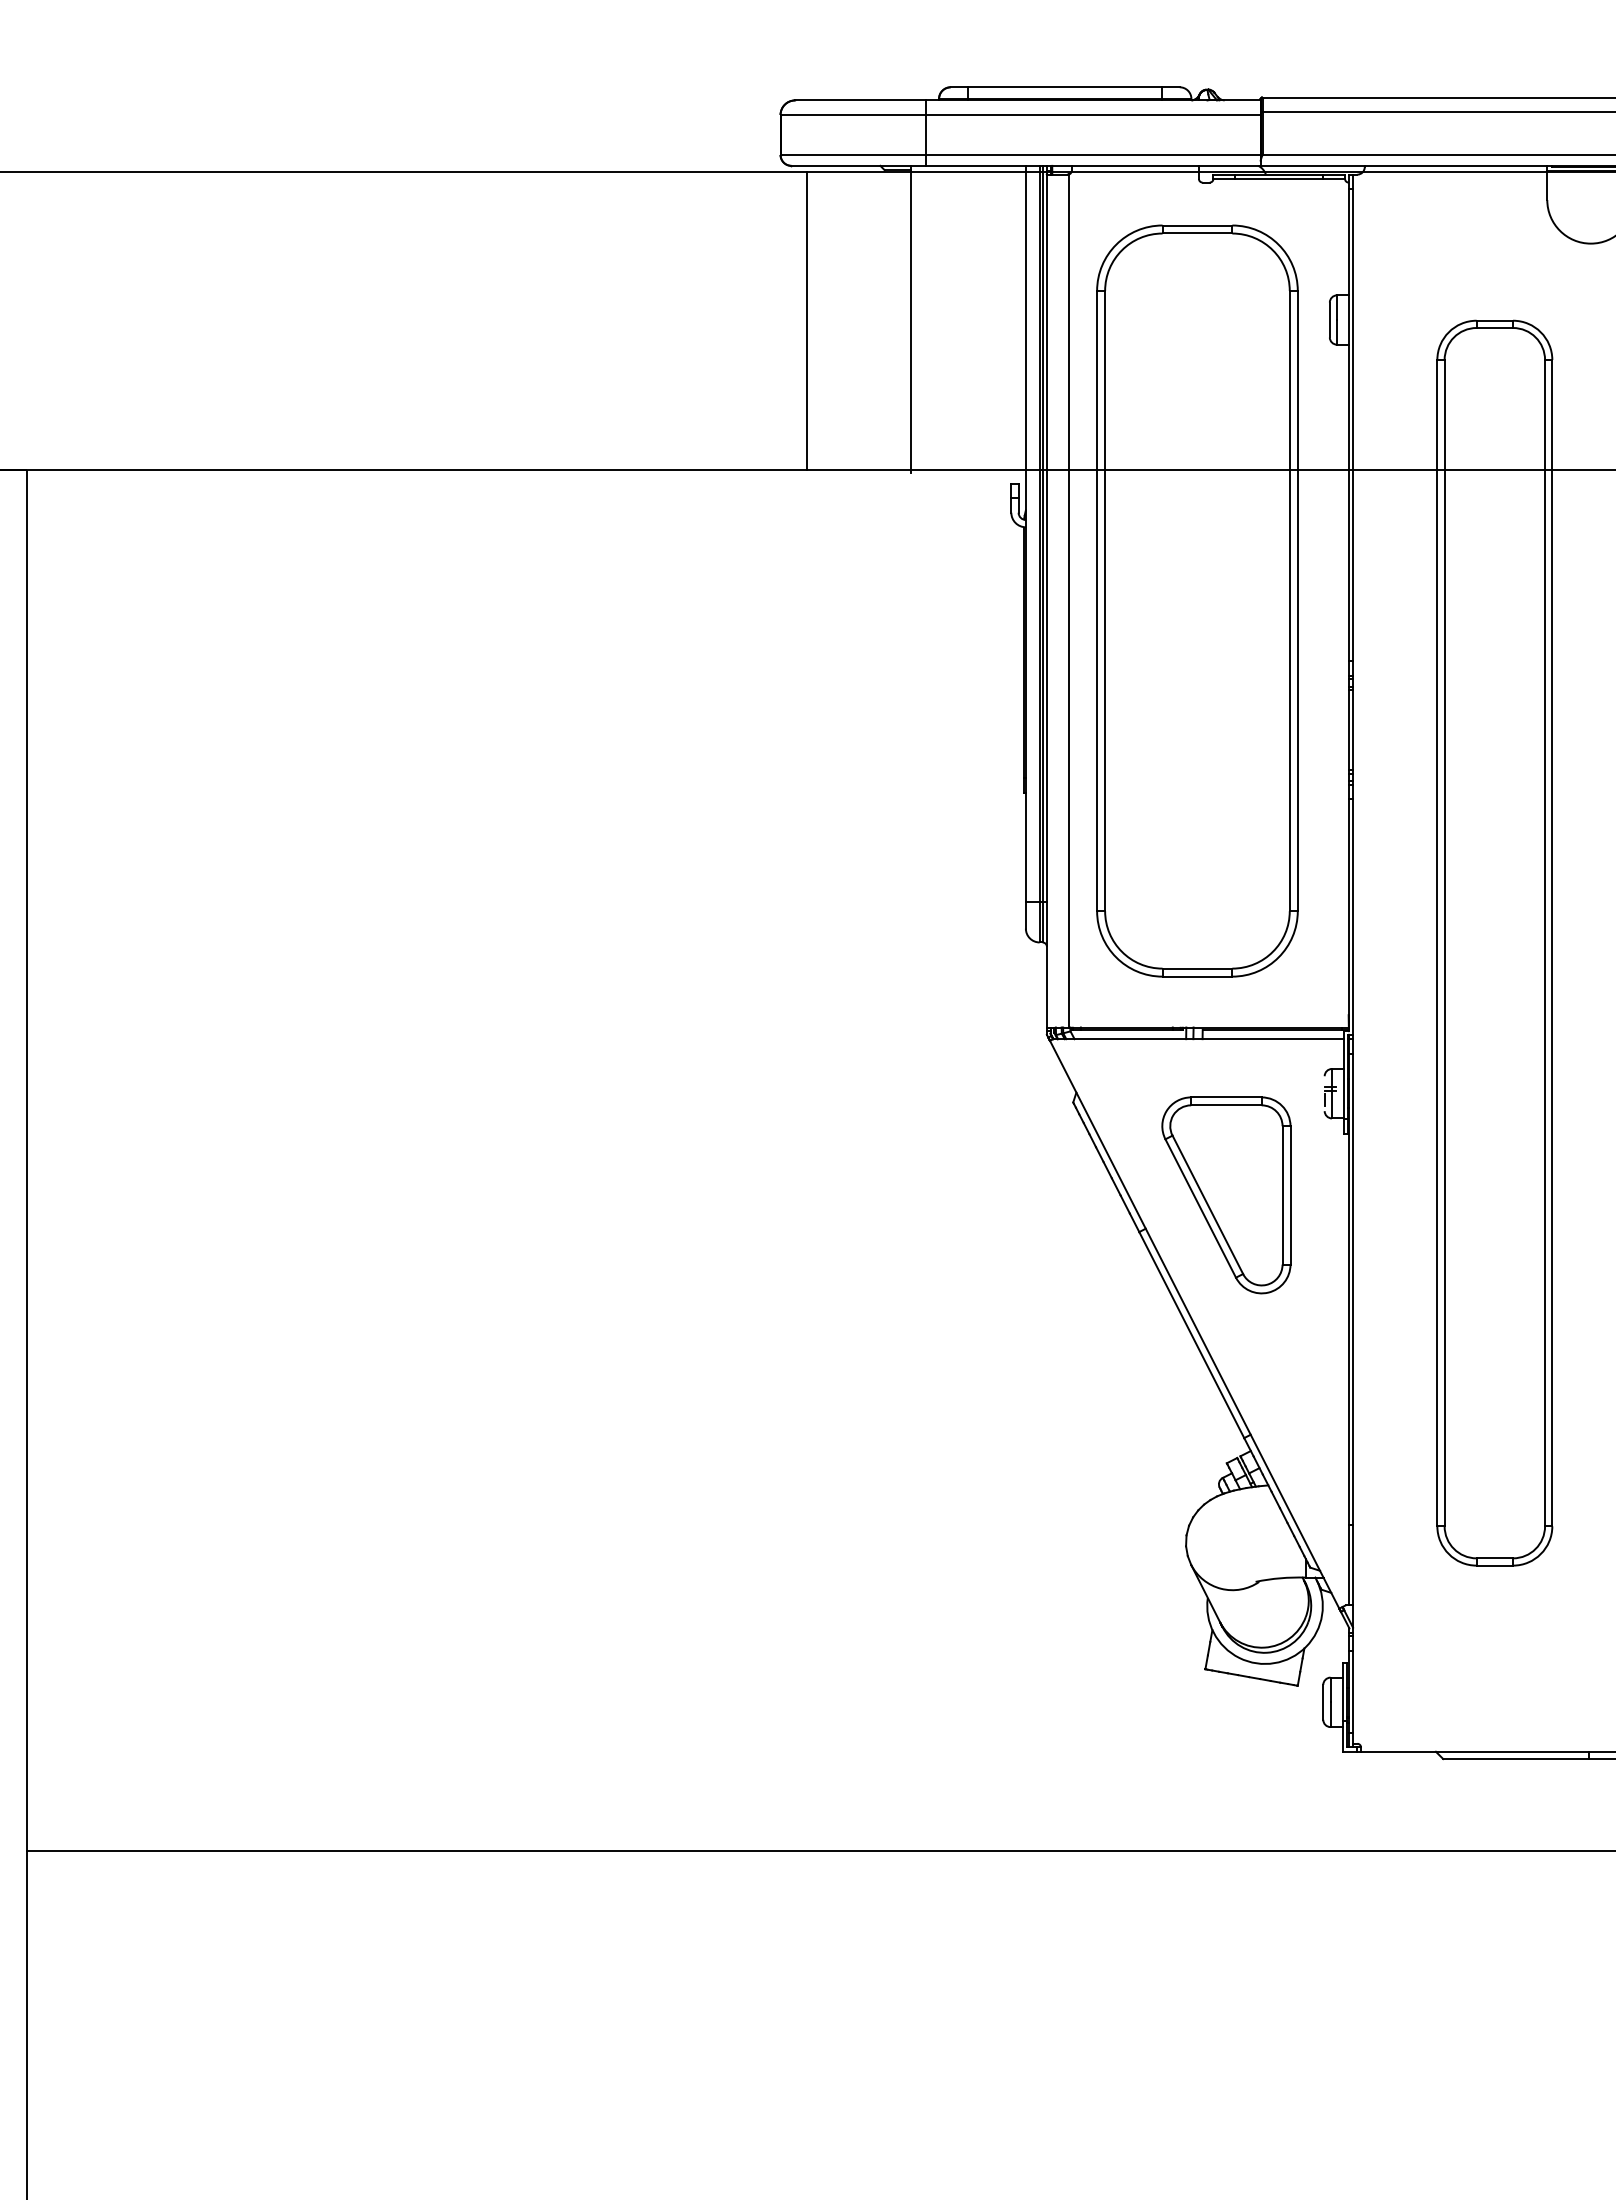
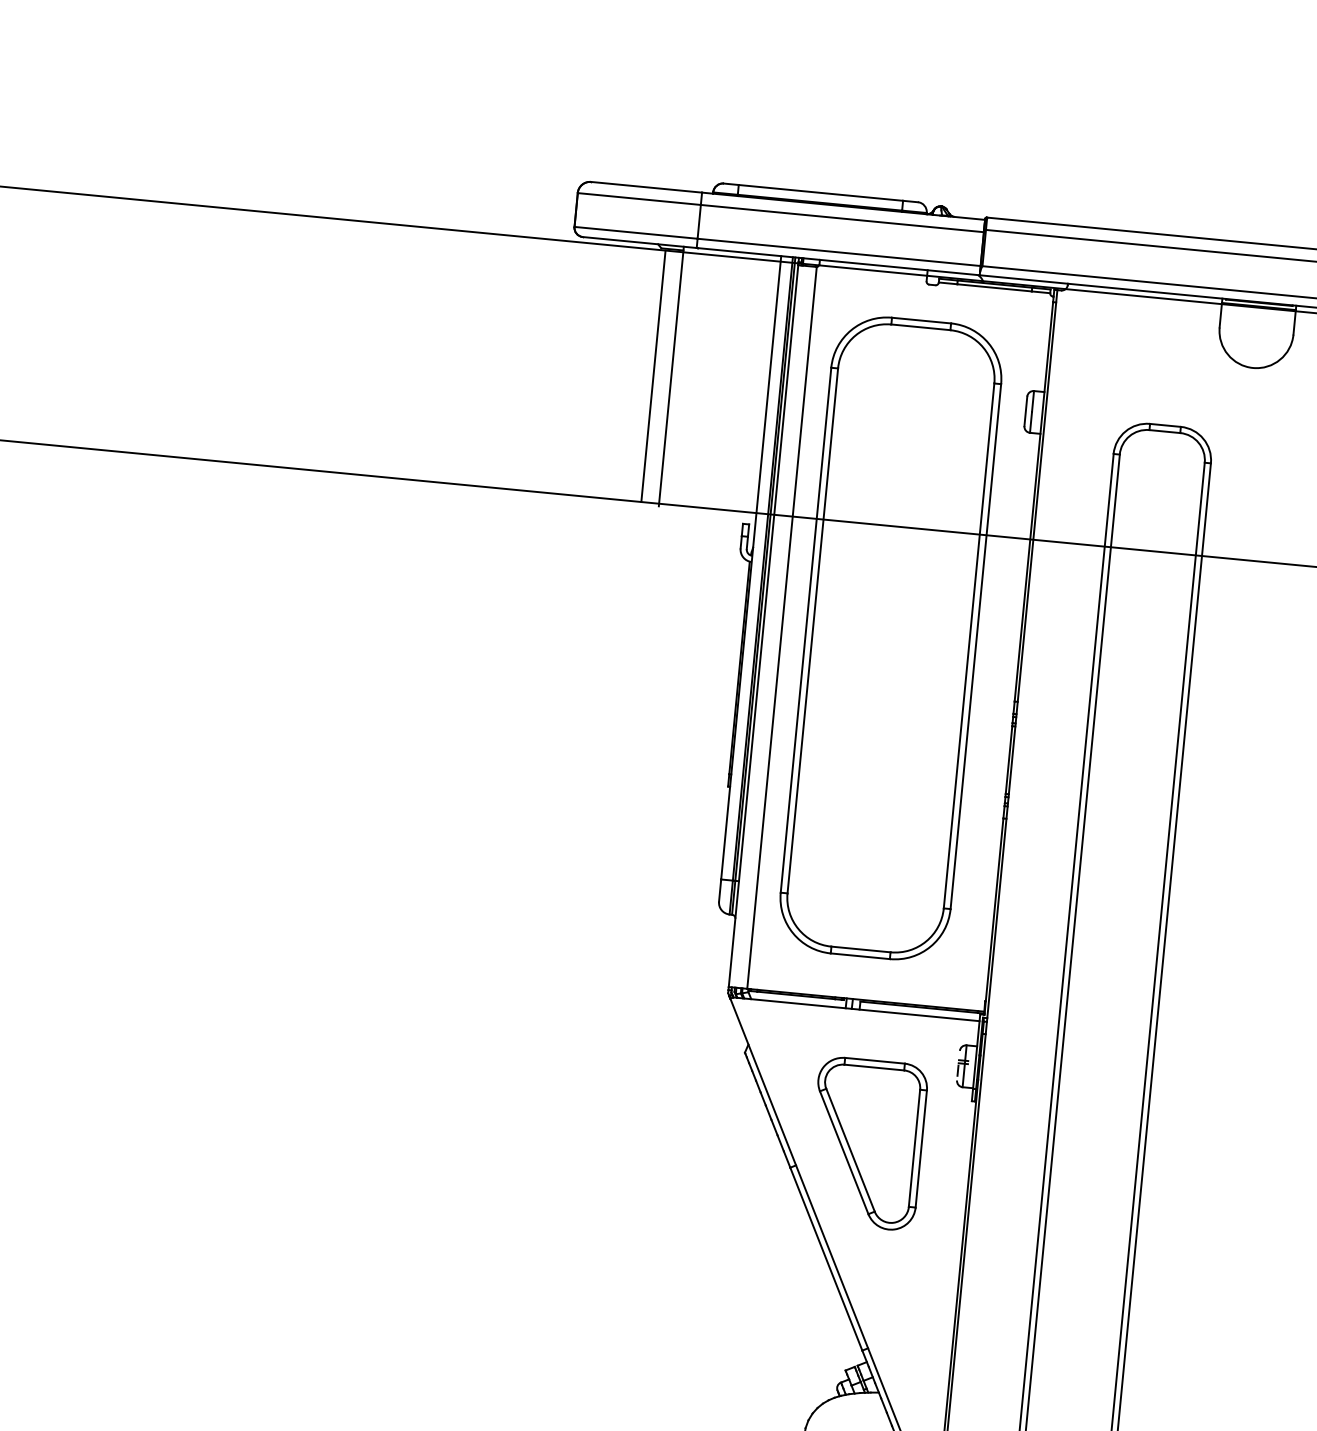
line: (806, 320) -> (653, 375), moved

